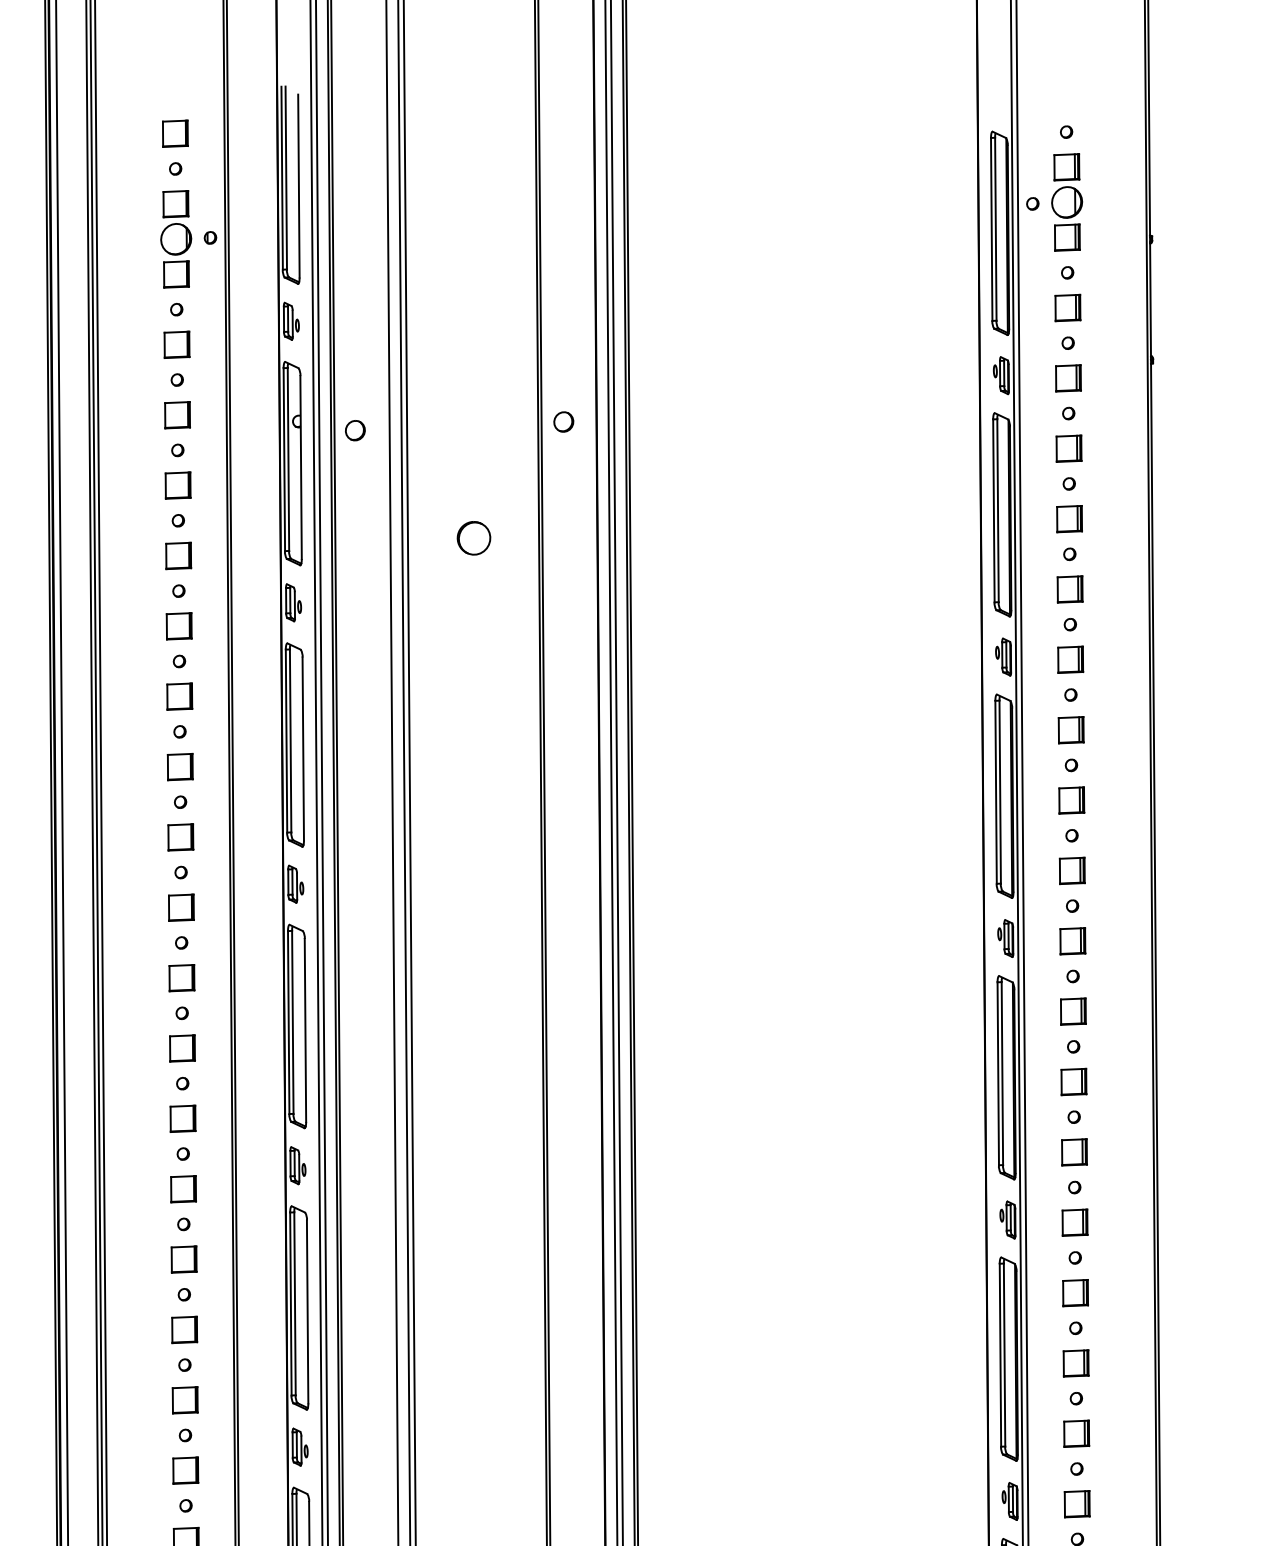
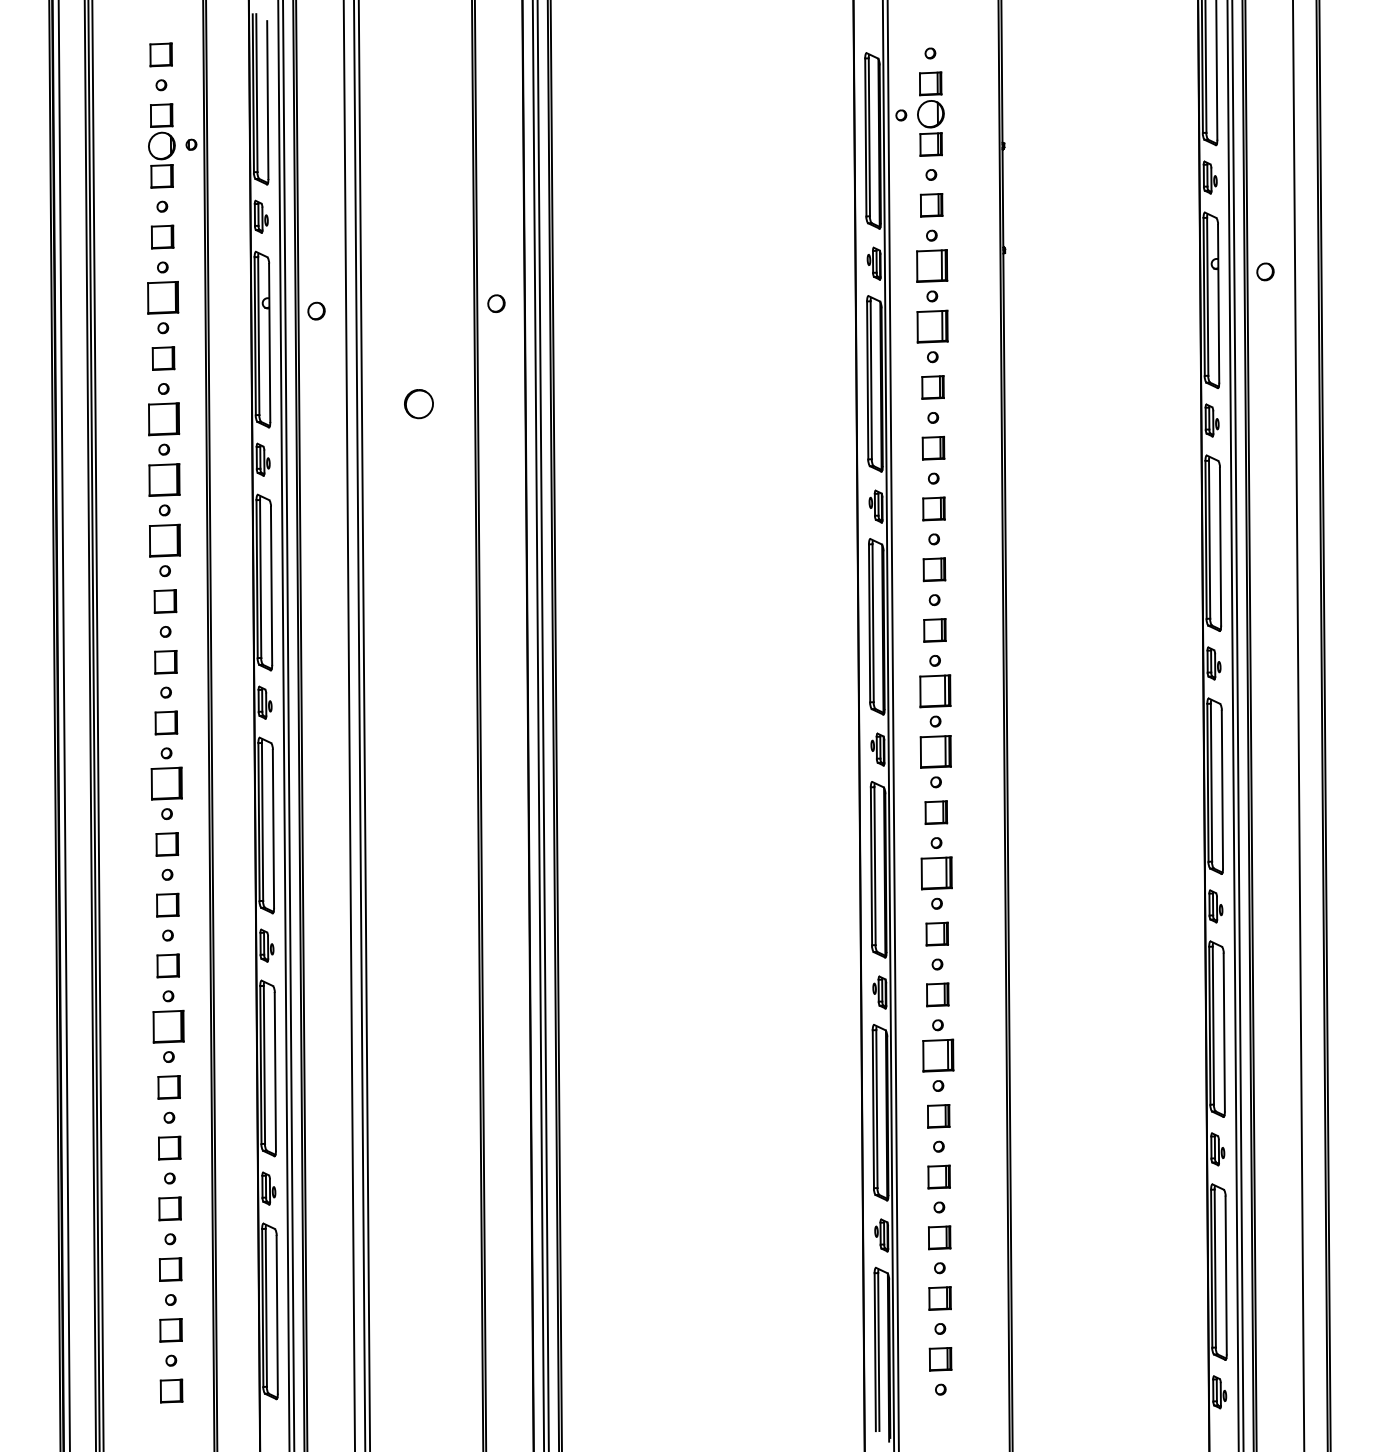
part: (1067, 377) -> (931, 265), size x1.4
part: (176, 414) -> (162, 297), size x1.4
part: (1068, 448) -> (932, 326), size x1.4
part: (178, 556) -> (163, 419), size x1.4
part: (179, 625) -> (164, 479), size x1.4
part: (179, 696) -> (164, 540), size x1.4
part: (1072, 870) -> (935, 690), size x1.4
part: (1072, 940) -> (935, 751), size x1.4
part: (181, 977) -> (166, 783), size x1.4
part: (1073, 1082) -> (936, 873), size x1.4
part: (183, 1259) -> (168, 1026), size x1.4
part: (1074, 1292) -> (937, 1055), size x1.4

